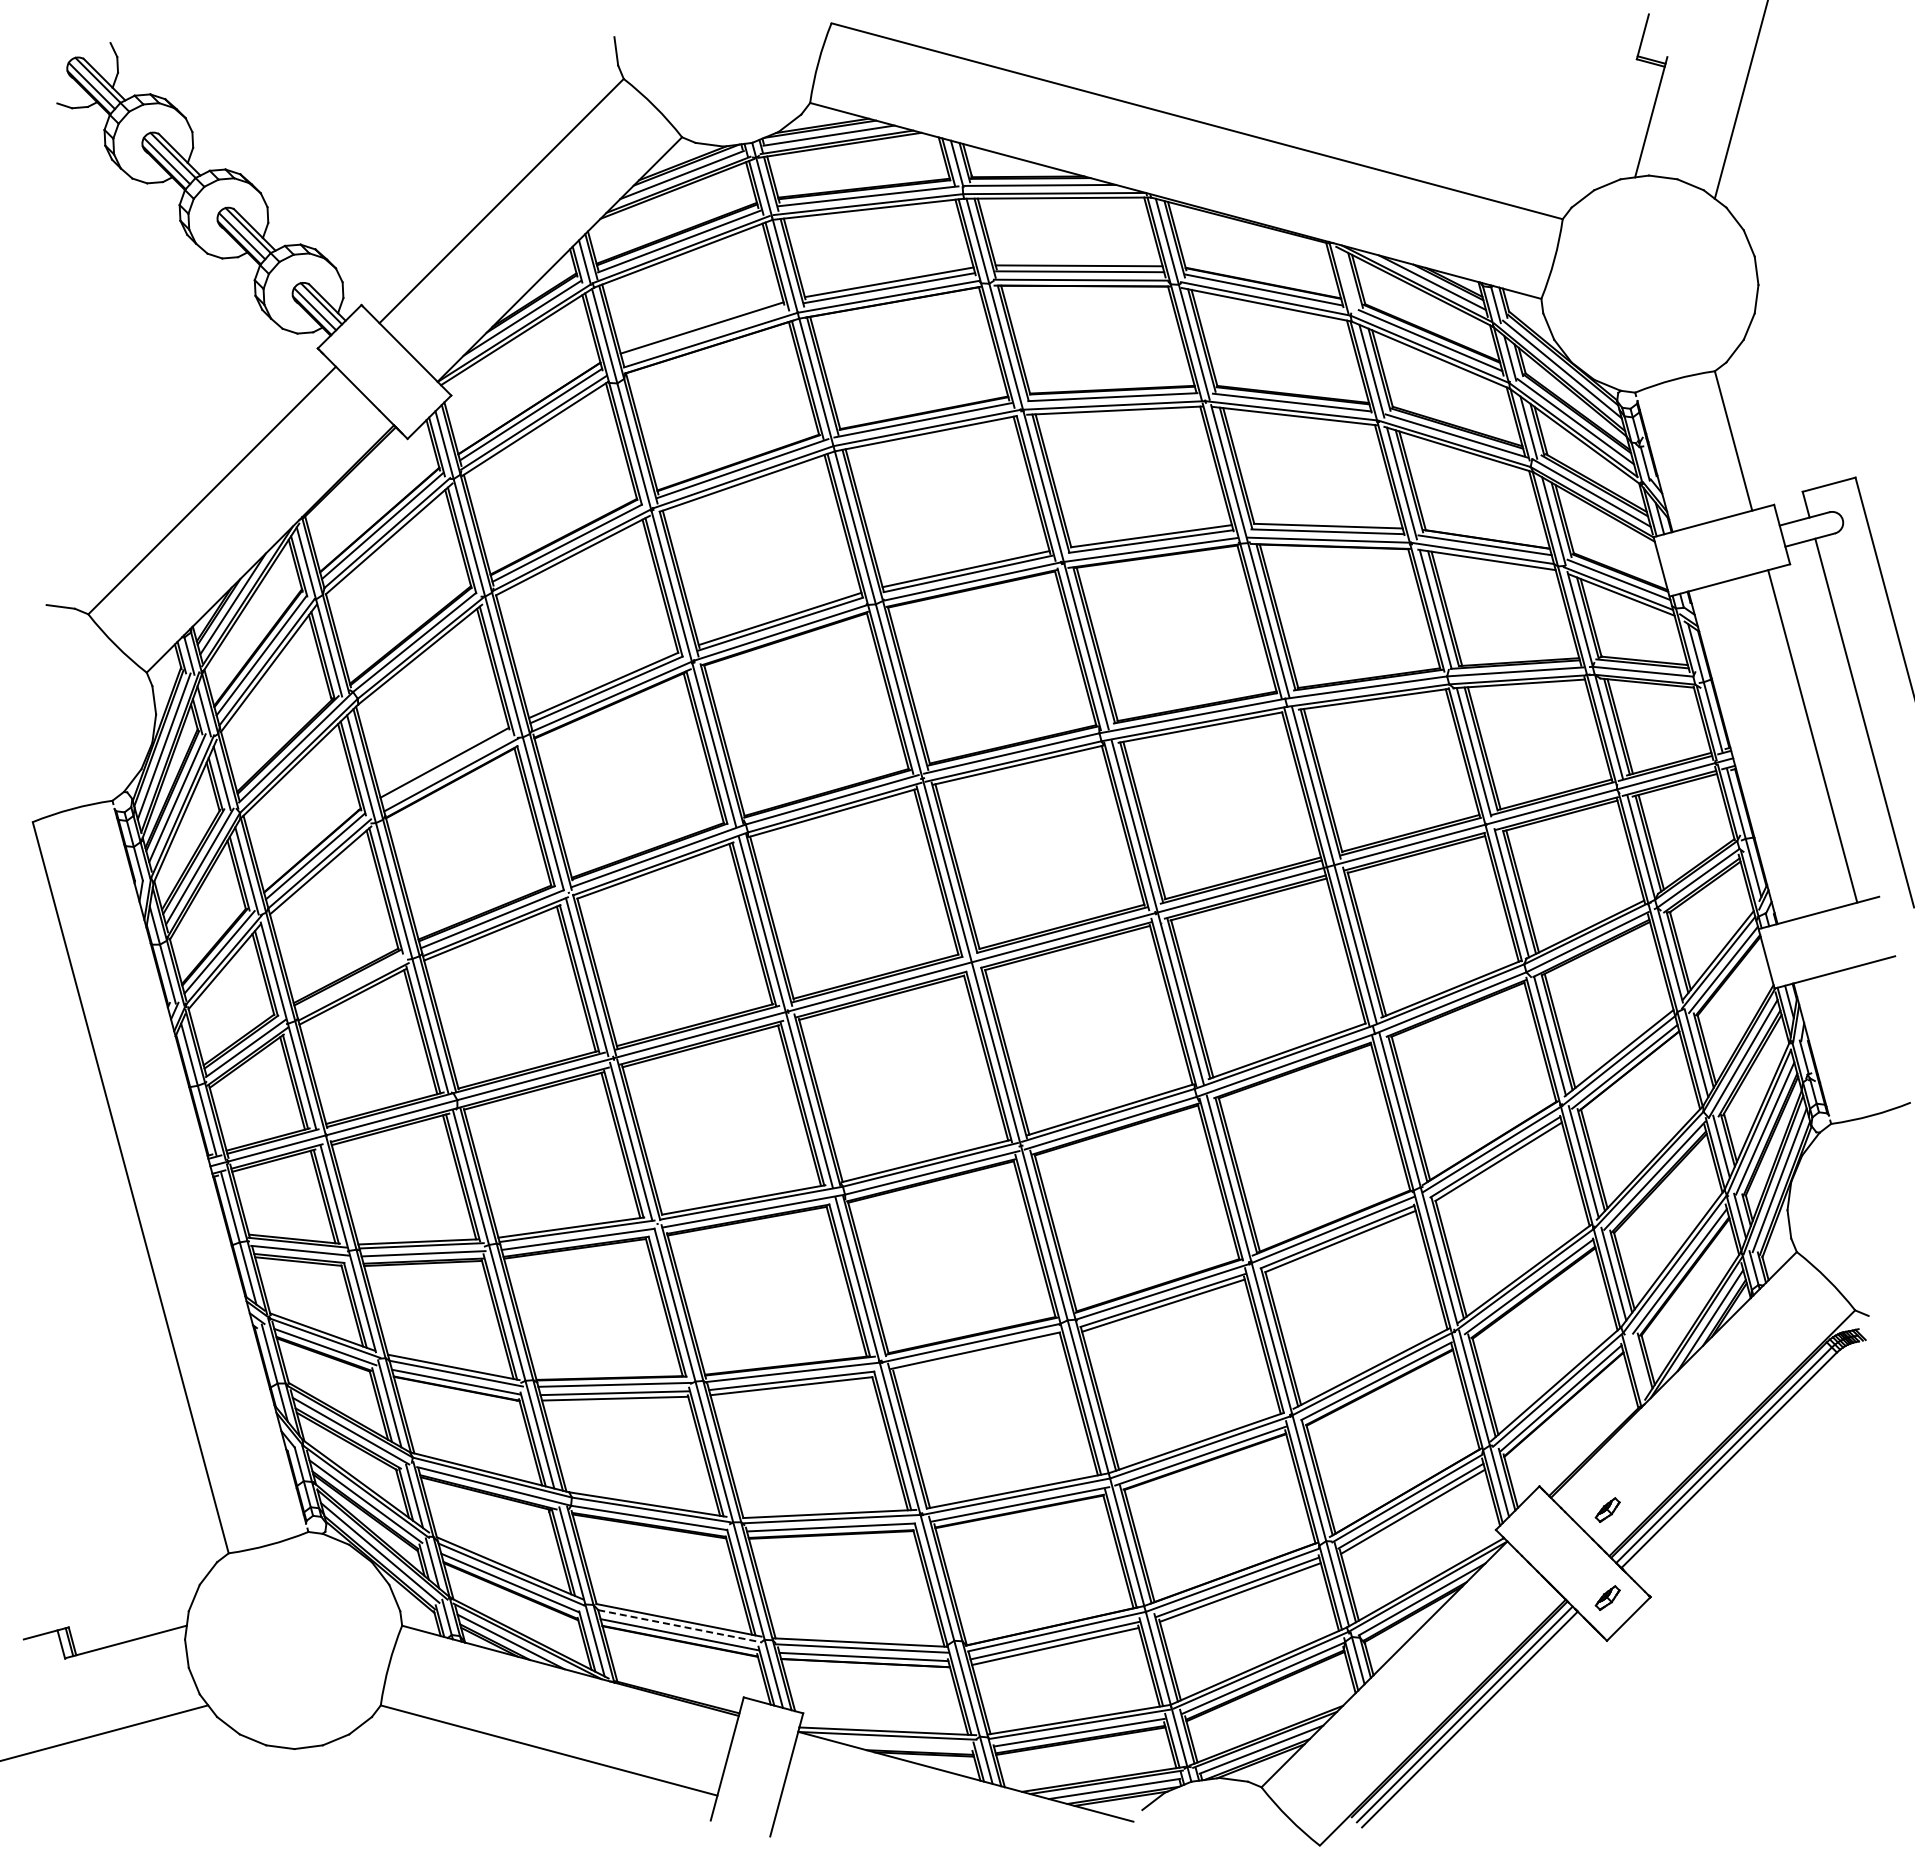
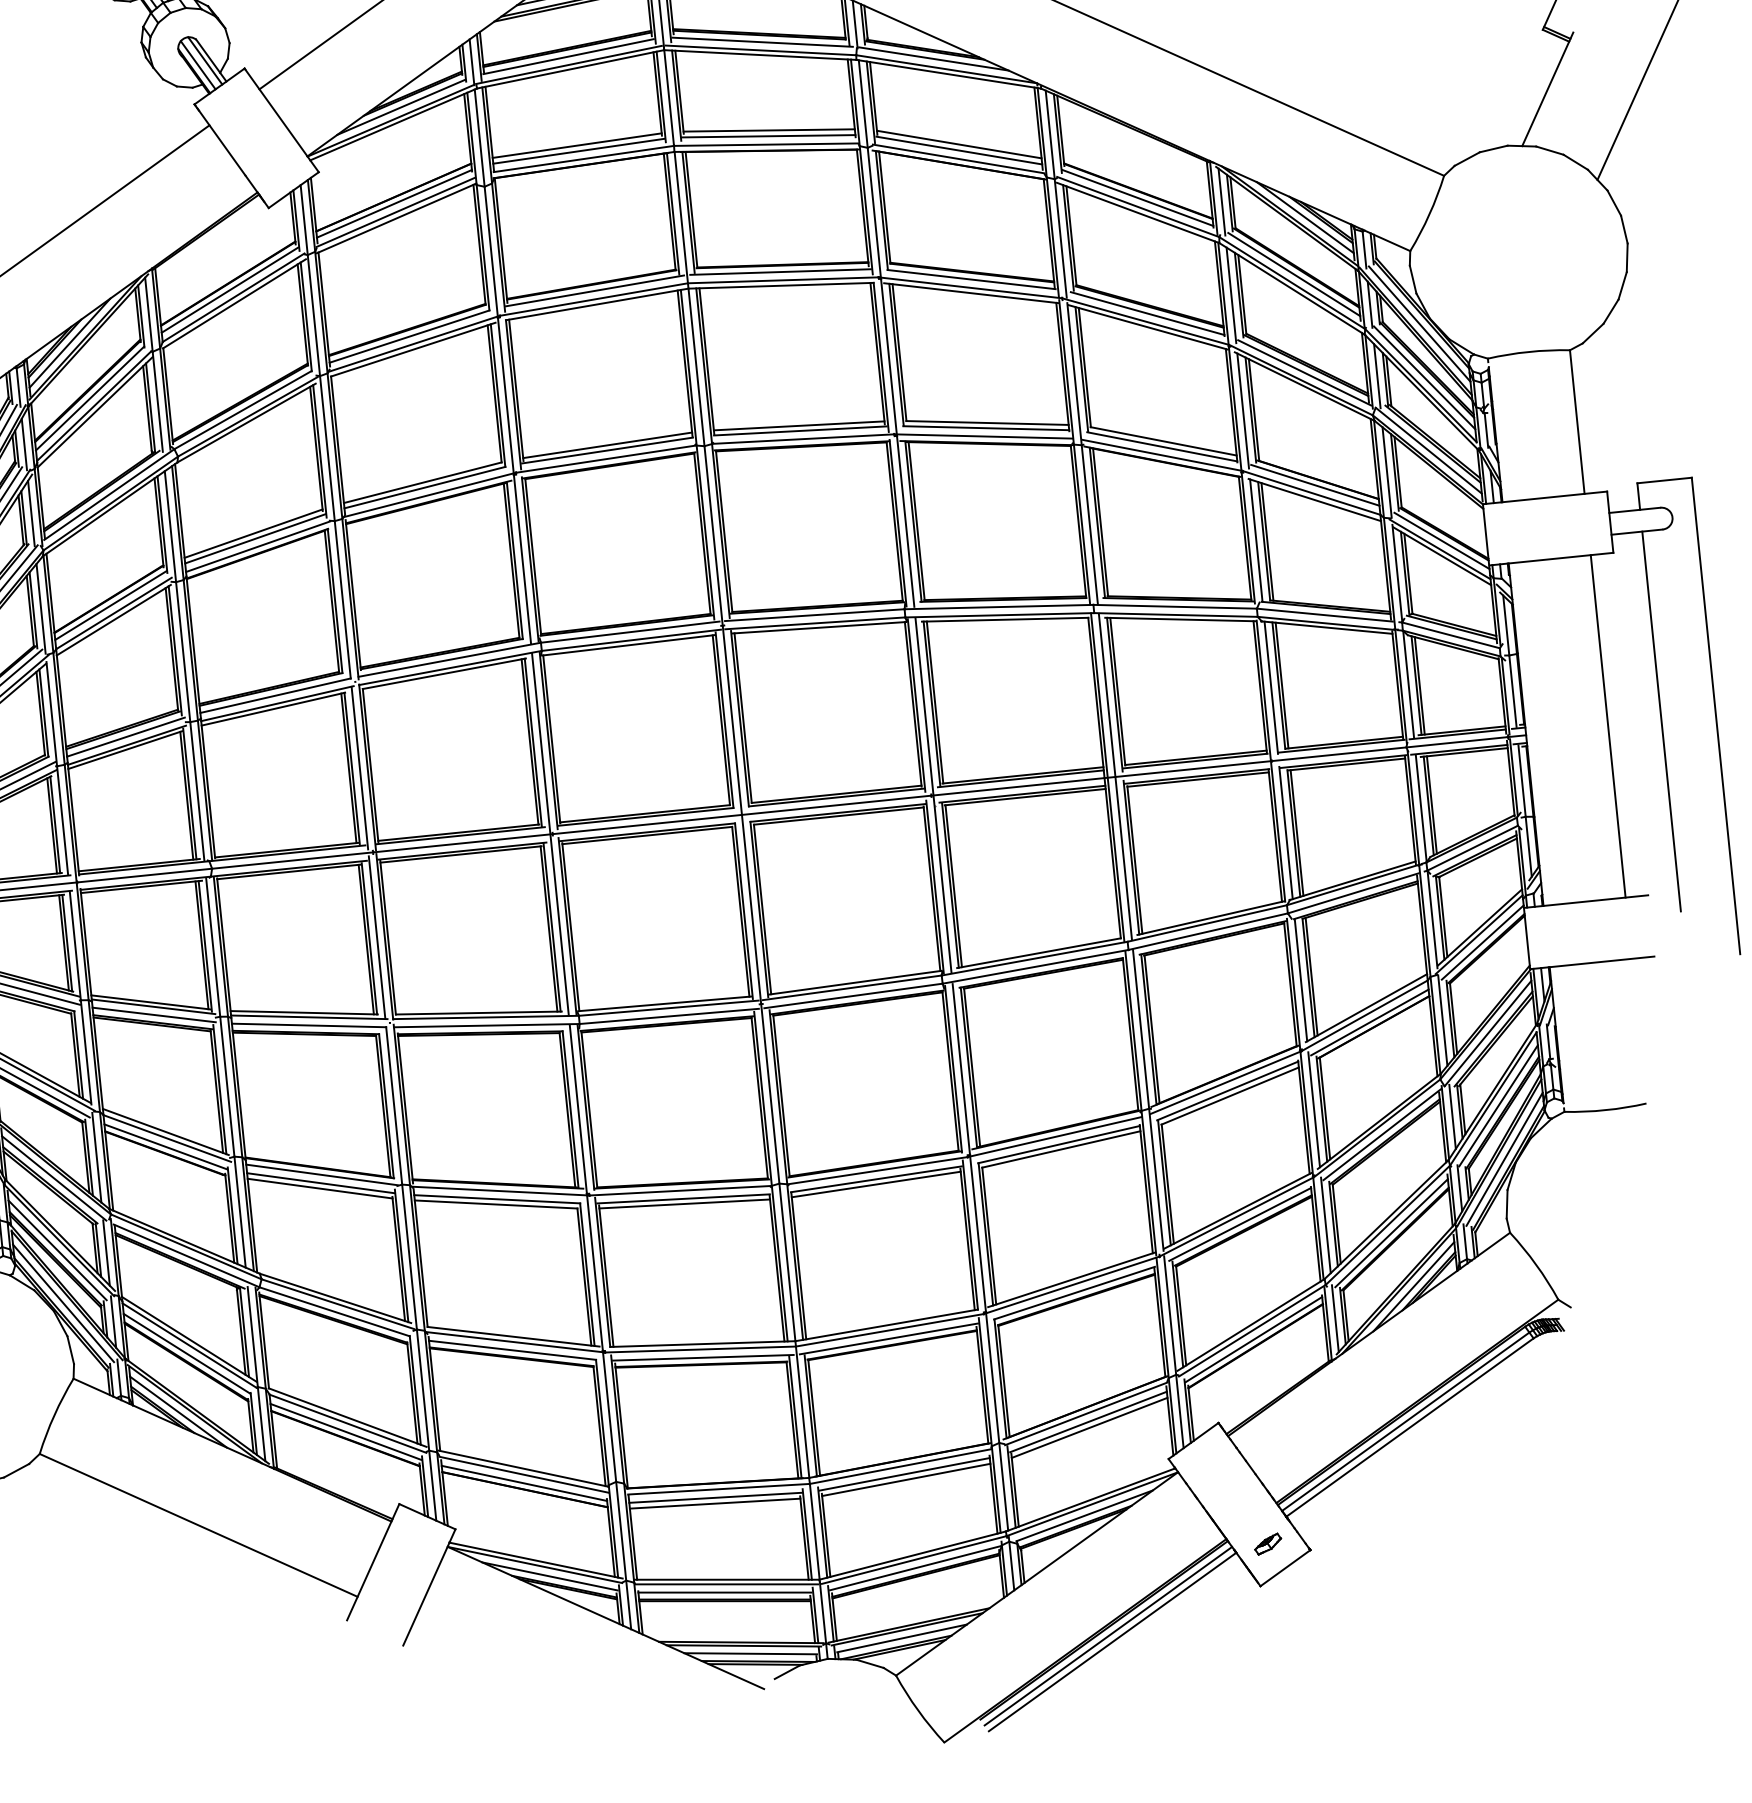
line: (1347, 280) -> (1221, 201), added
line: (704, 333) -> (578, 151), added
line: (447, 767) -> (255, 538), added
line: (351, 983) -> (126, 736), added
line: (977, 1355) -> (684, 1203), added
line: (1637, 1364) -> (1334, 1318), added
part: (1607, 1509) -> (1281, 1456), removed
line: (680, 1626) -> (348, 1423), dashed -> solid
line: (904, 1744) -> (550, 1576), added

